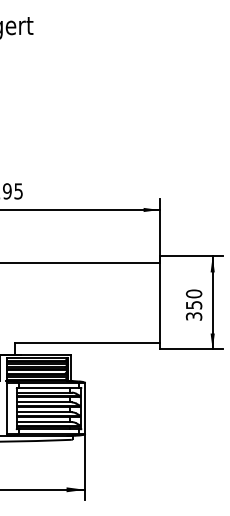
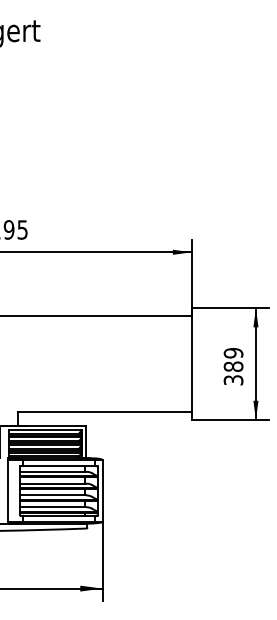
text: (194, 299) -> (233, 359), 350 -> 389

